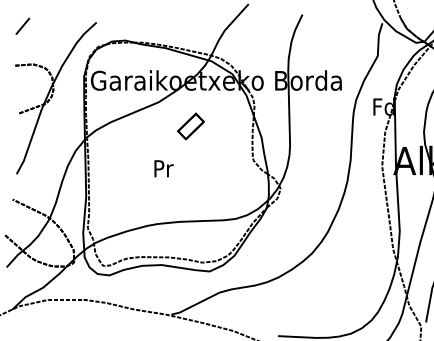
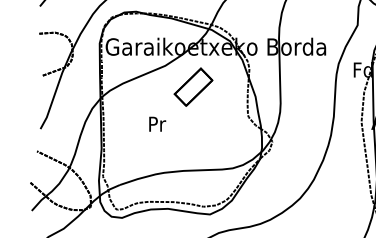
part: (190, 126) -> (193, 87), size x1.67
text: (163, 168) -> (157, 124), moved

